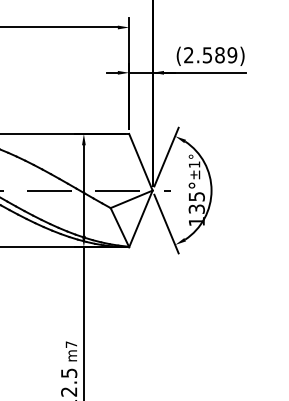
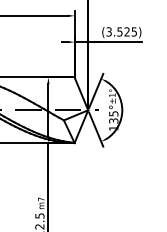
text: (210, 54) -> (121, 31), (2.589) -> (3.525)

